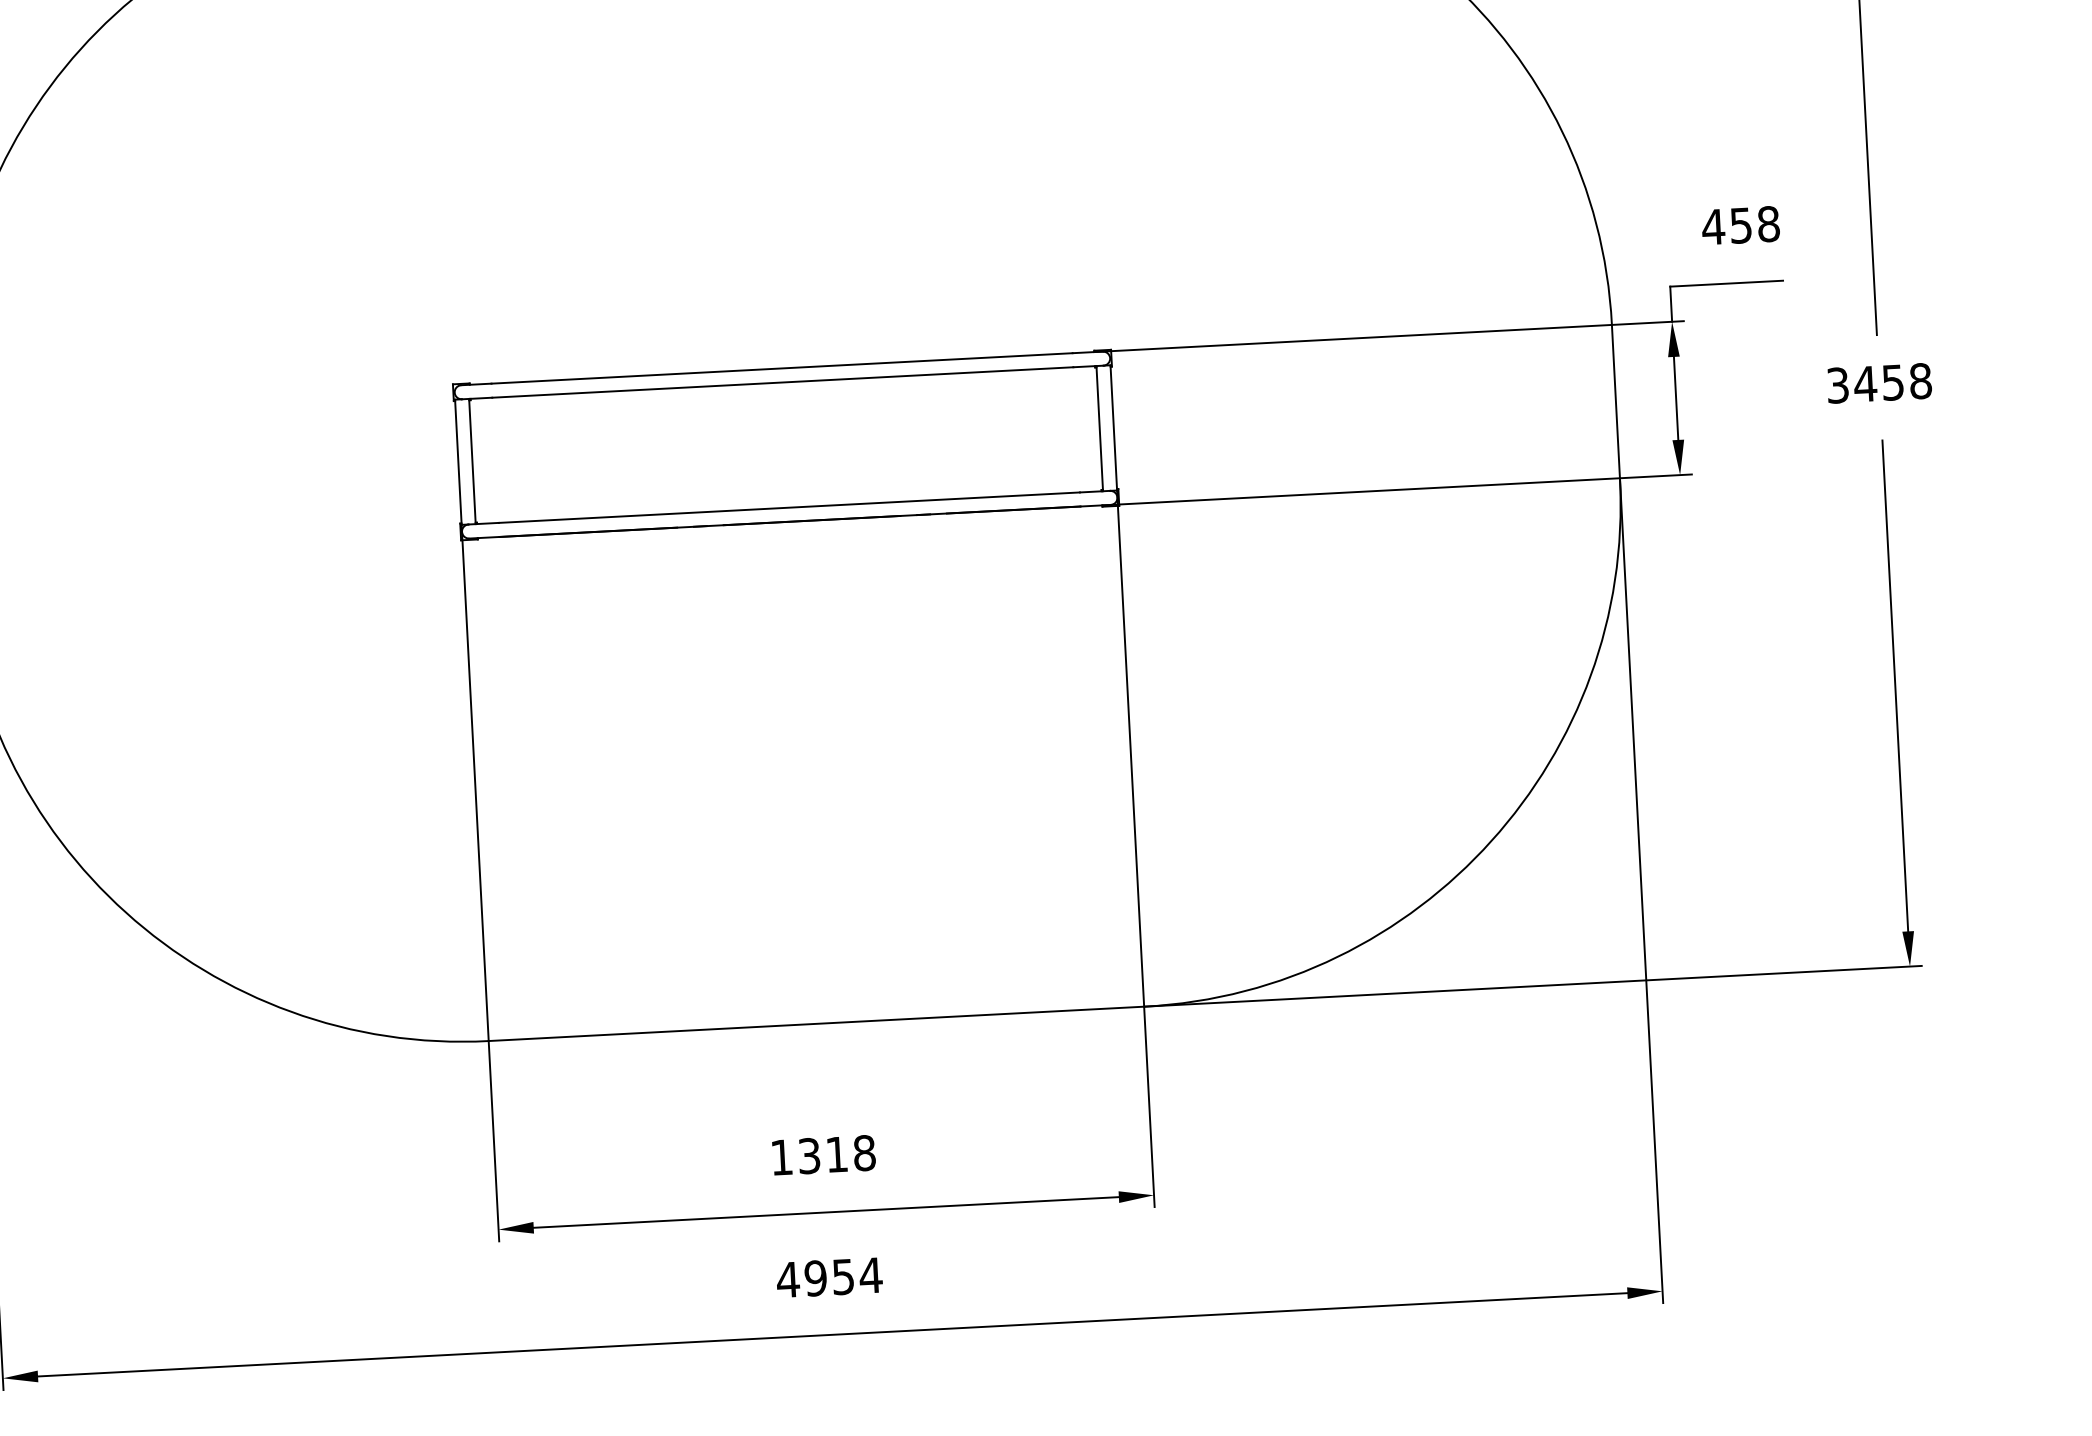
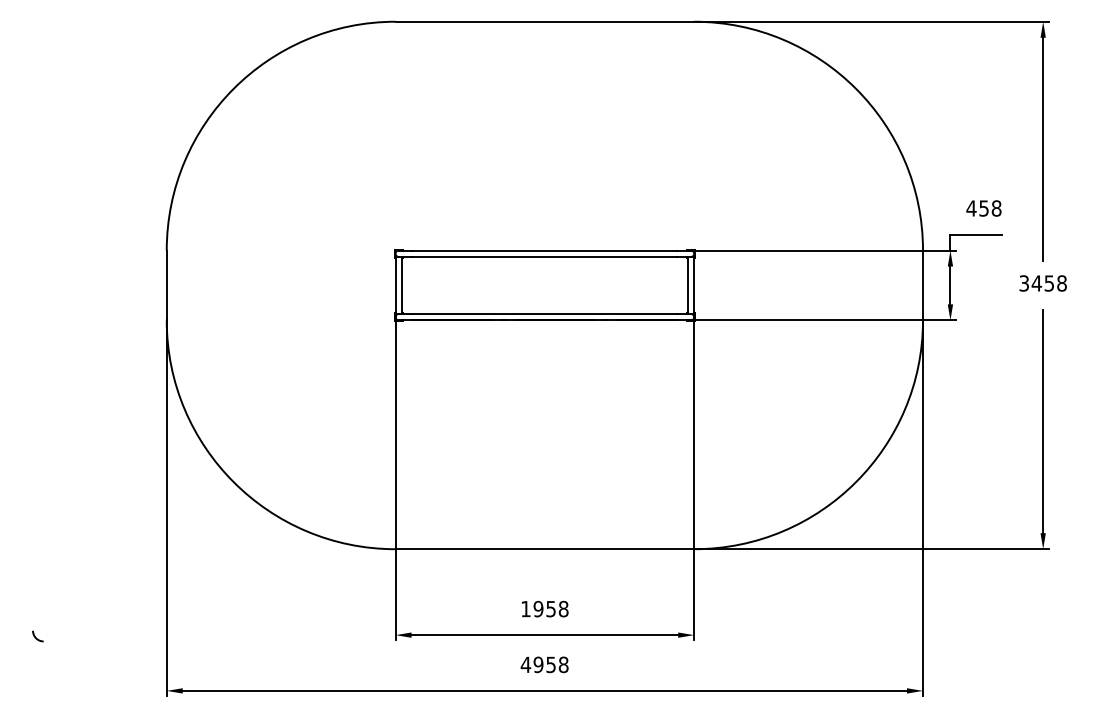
text: (822, 1156) -> (544, 609), 1318 -> 1958
text: (870, 1274) -> (563, 664), 4954 -> 4958

